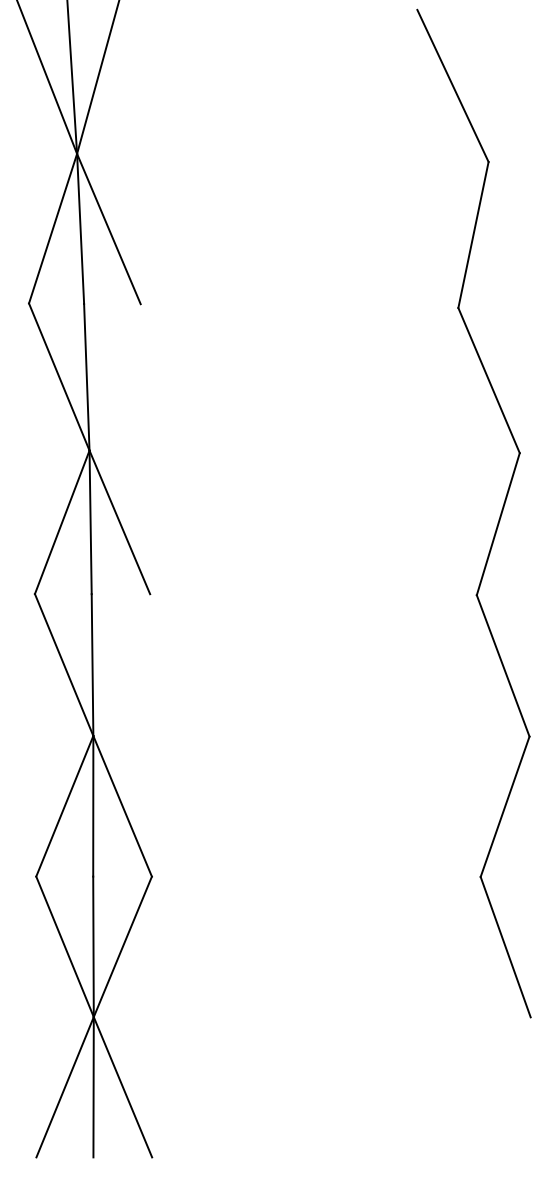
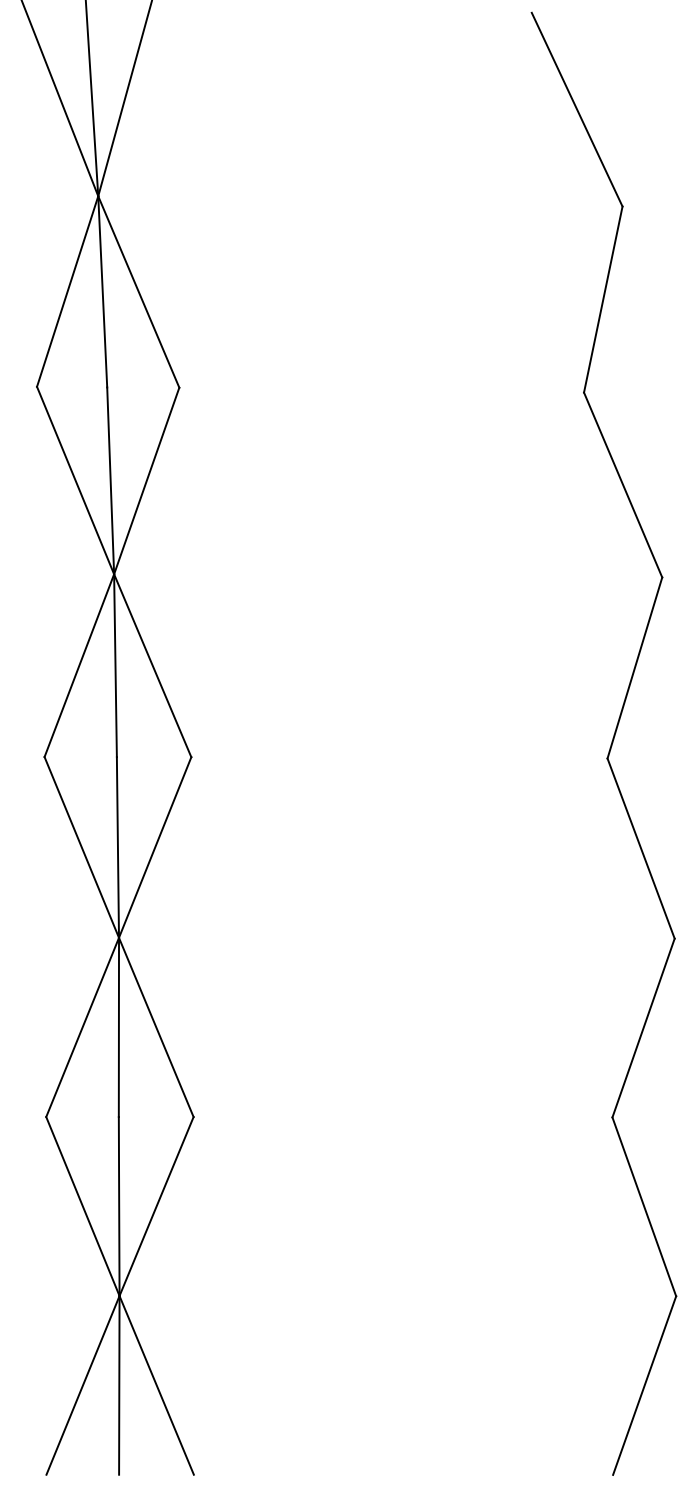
line: (114, 377) -> (146, 480), added
line: (122, 665) -> (155, 847), added
line: (505, 1087) -> (644, 1385), added

